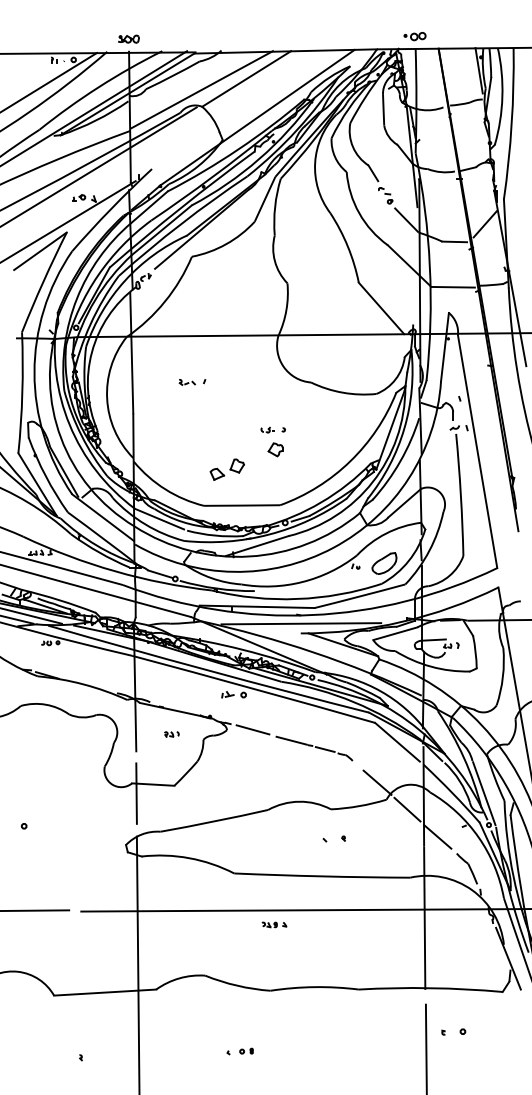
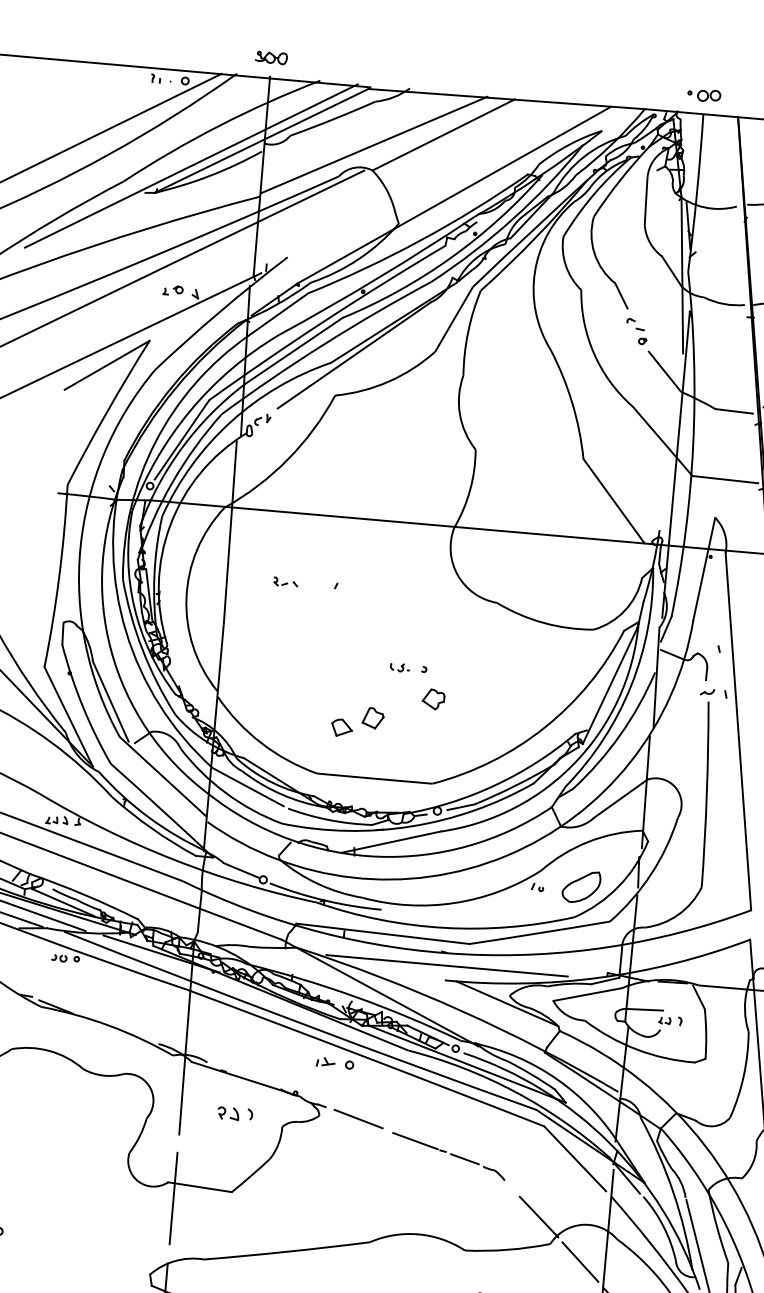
part: (186, 382) -> (284, 582), moved
part: (272, 429) -> (407, 667), moved
part: (171, 734) -> (234, 1114), size x1.6

